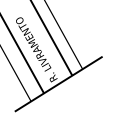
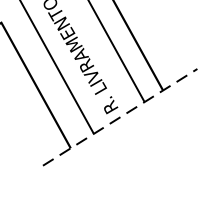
line: (58, 84) -> (119, 117), solid -> dashed

